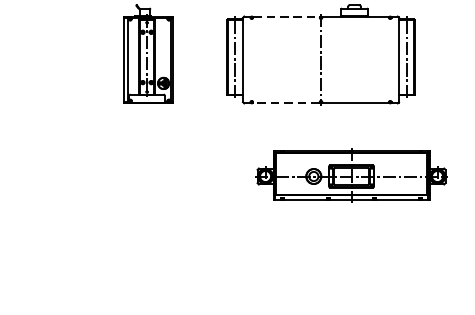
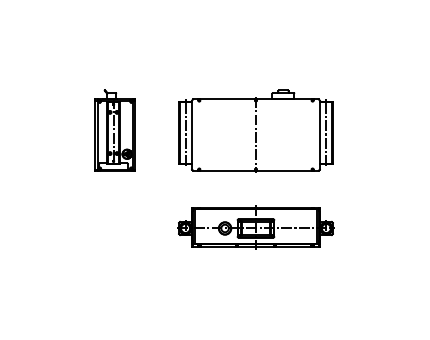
line: (287, 16) -> (228, 99), dashed -> solid
line: (286, 103) -> (227, 170), dashed -> solid
part: (350, 175) -> (255, 227), moved

